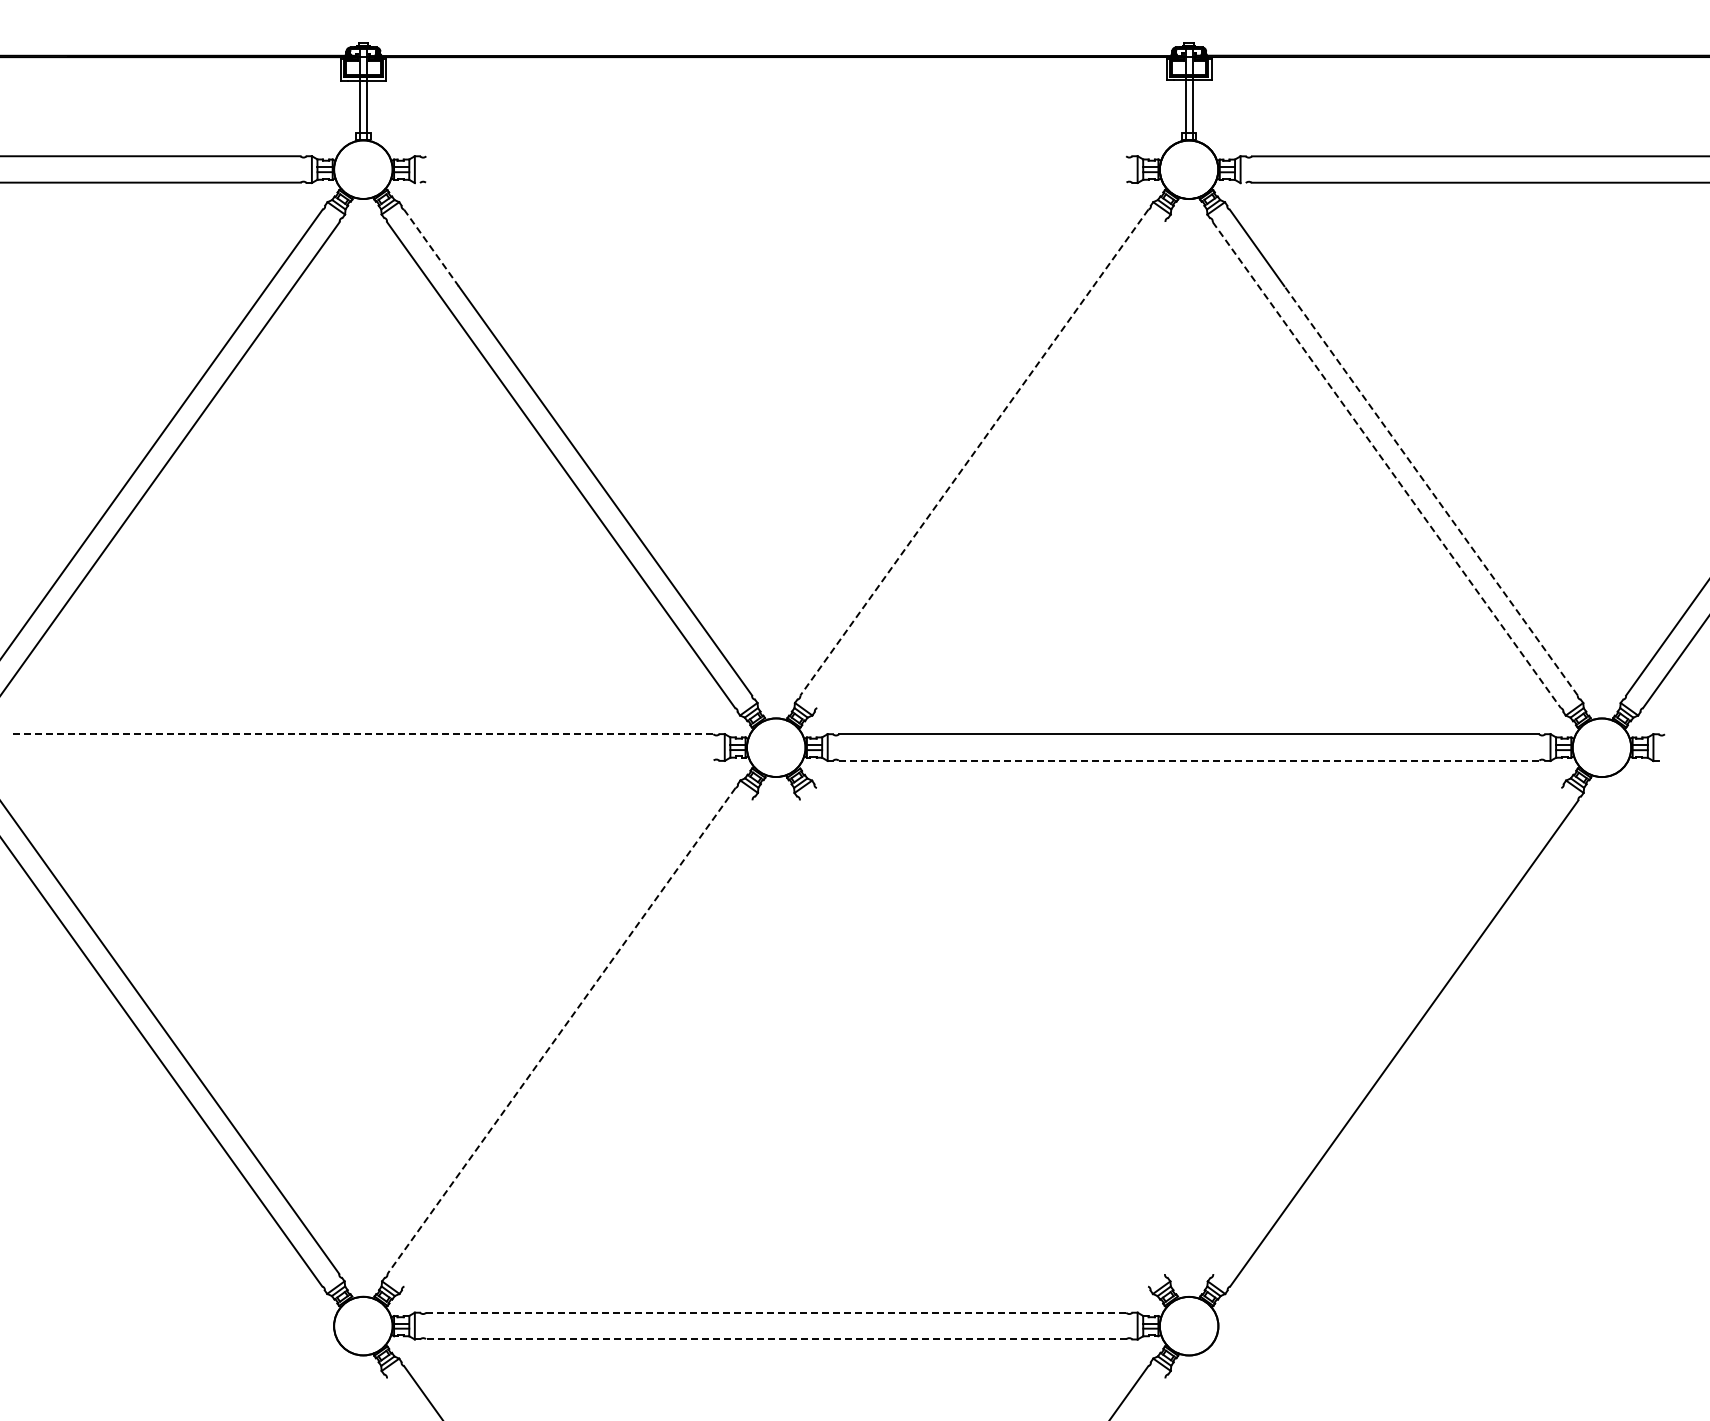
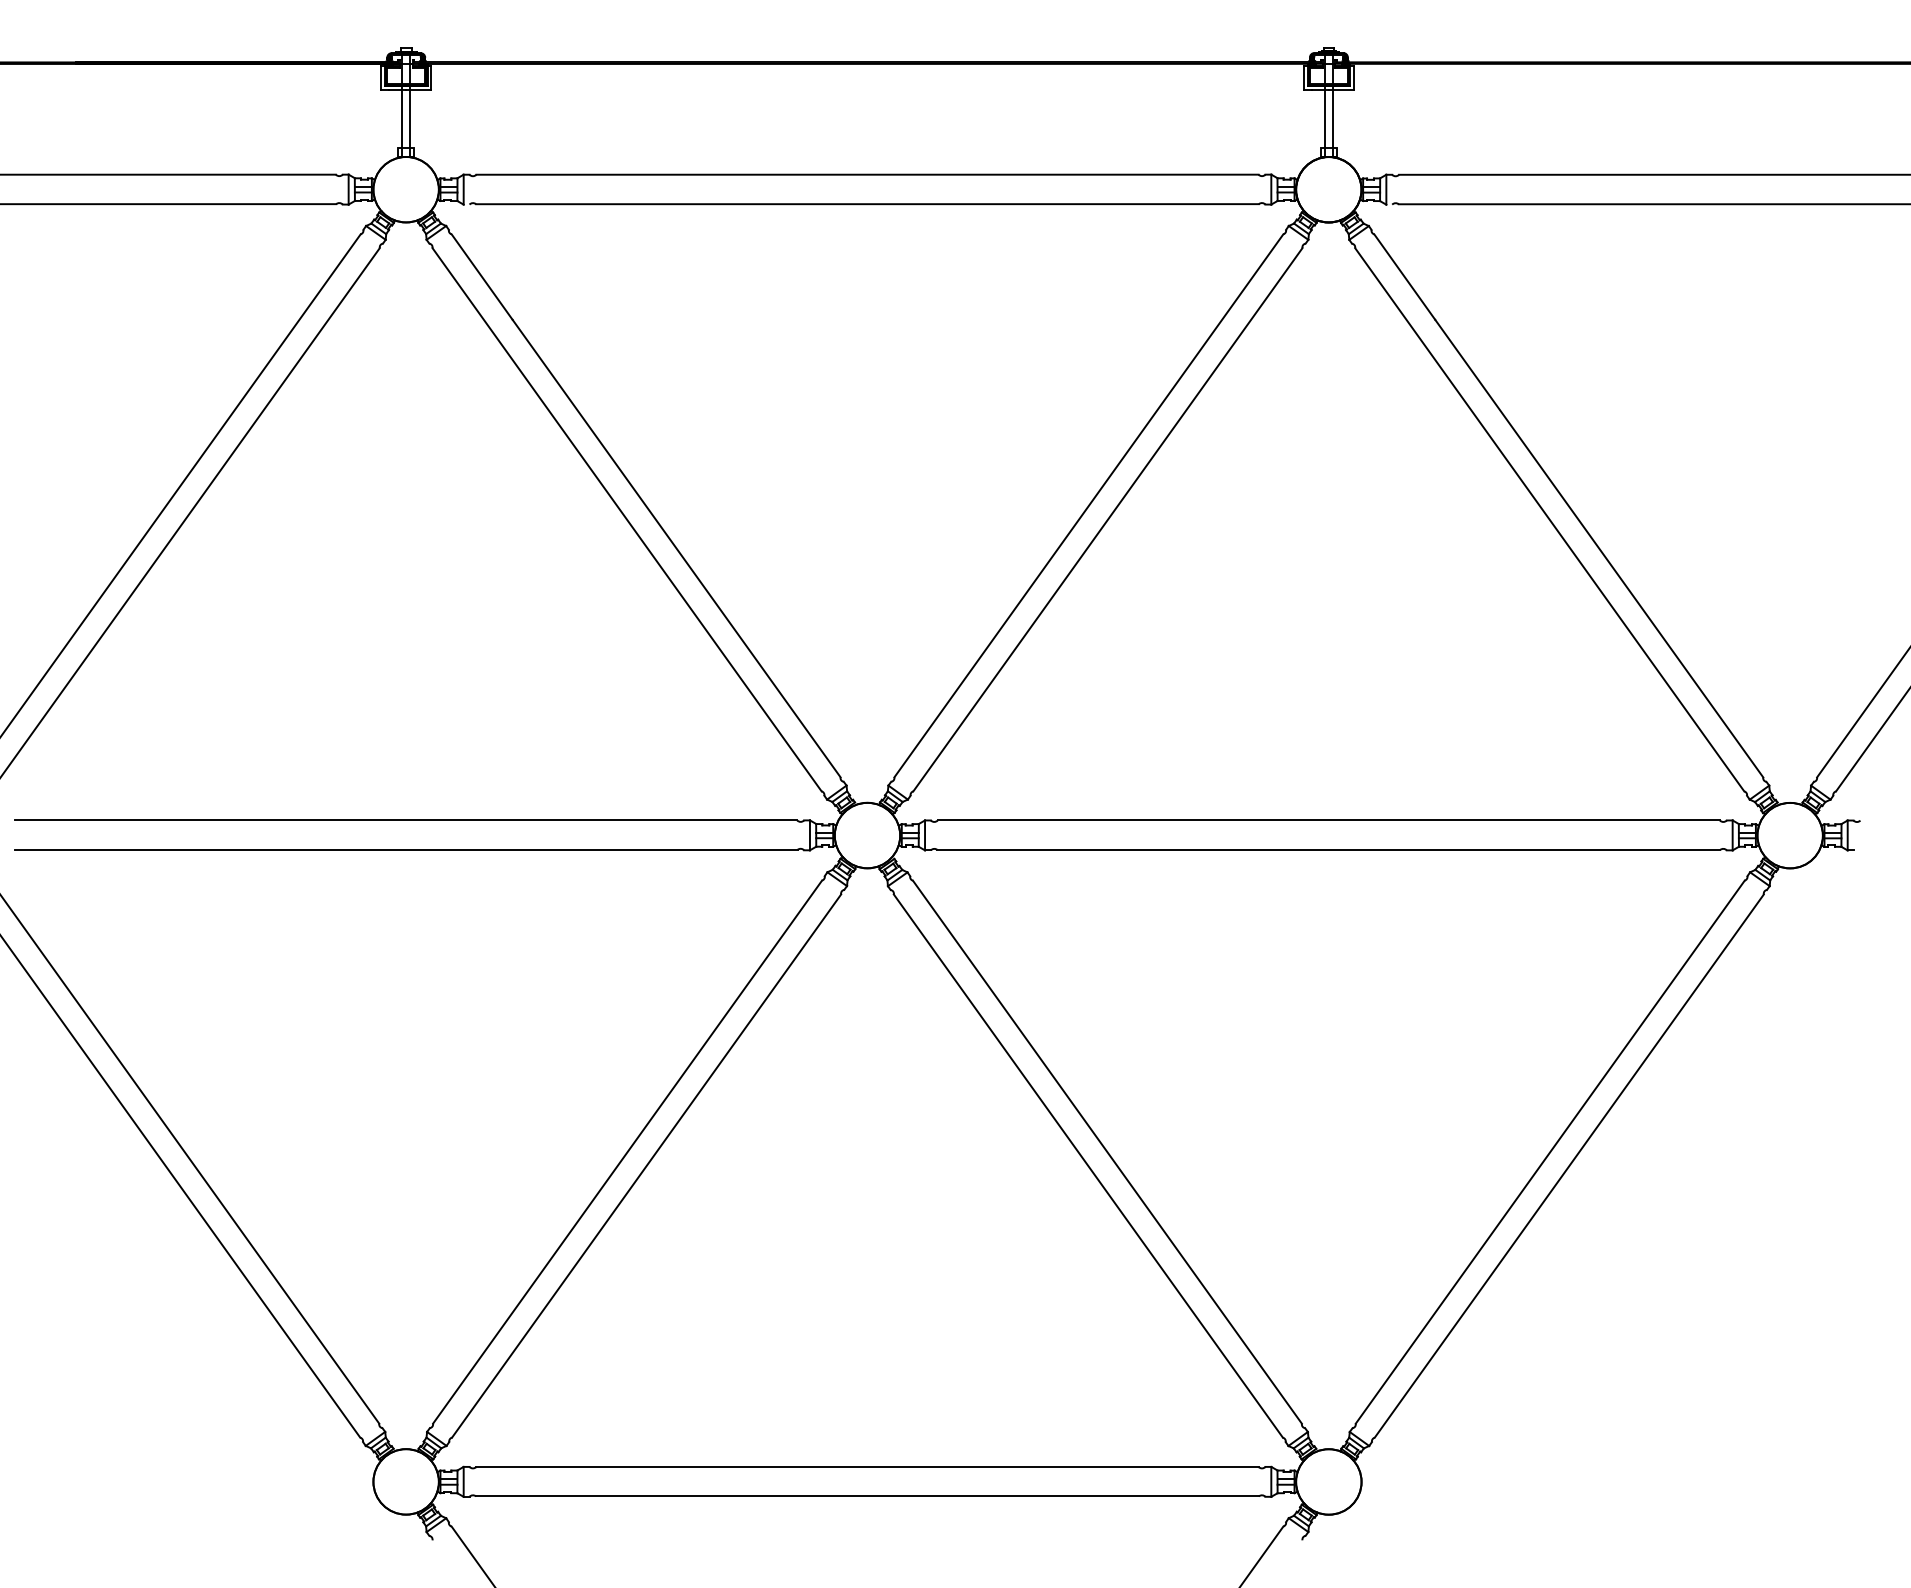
line: (776, 156) -> (867, 174), added
line: (775, 182) -> (866, 204), added
line: (431, 247) -> (482, 276), dashed -> solid
line: (974, 452) -> (1089, 505), dashed -> solid
line: (991, 464) -> (1108, 519), added
line: (1386, 465) -> (1549, 520), dashed -> solid
line: (1431, 490) -> (1599, 548), dashed -> solid
line: (363, 734) -> (406, 820), dashed -> solid
line: (363, 760) -> (406, 849), added
line: (1188, 760) -> (1328, 849), dashed -> solid
line: (561, 1031) -> (627, 1152), dashed -> solid
line: (990, 1031) -> (1106, 1152), added
line: (1387, 1031) -> (1550, 1152), added
line: (578, 1043) -> (646, 1166), added
line: (973, 1043) -> (1087, 1166), added
line: (776, 1312) -> (867, 1466), dashed -> solid
line: (775, 1339) -> (866, 1496), dashed -> solid

